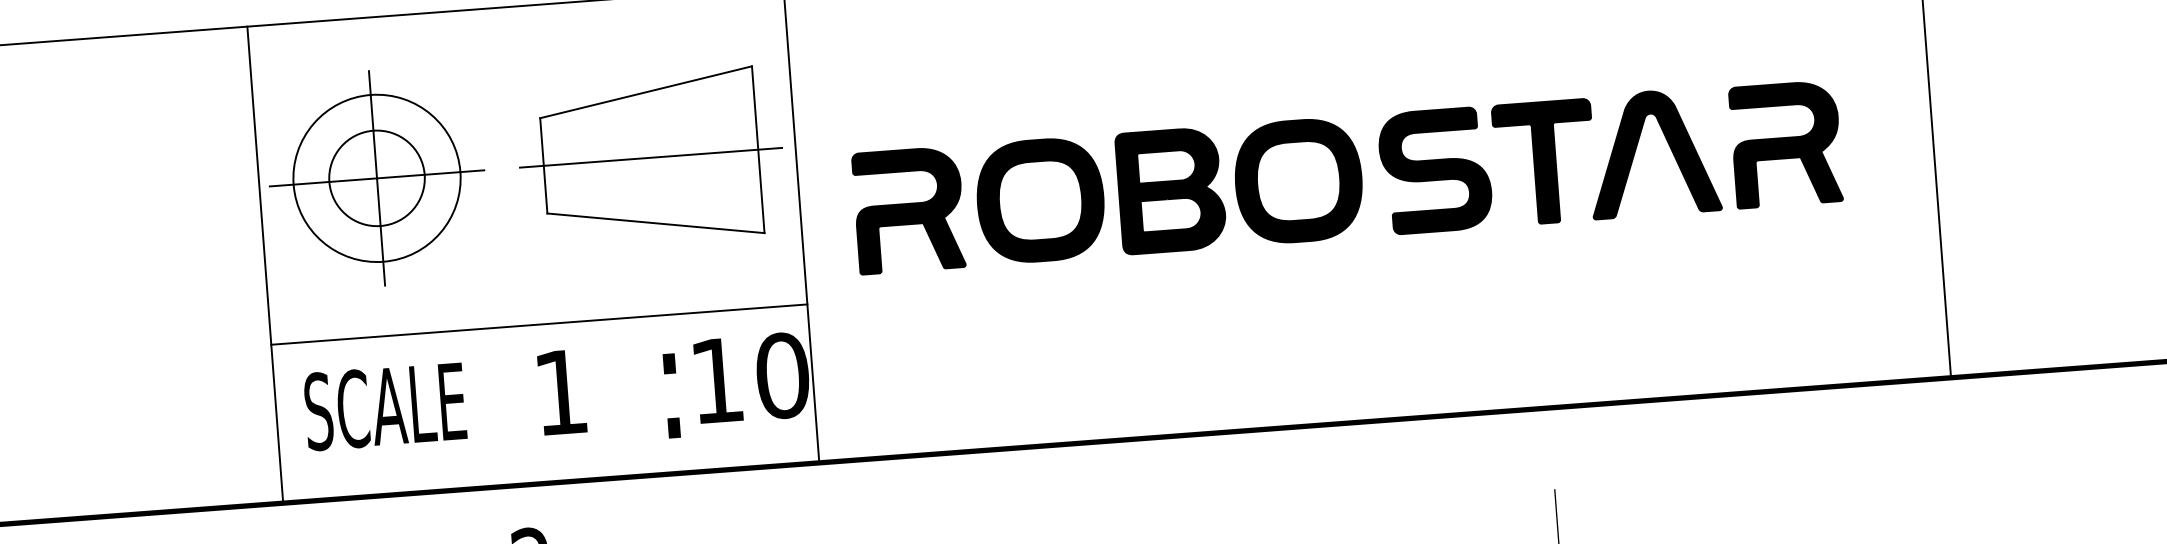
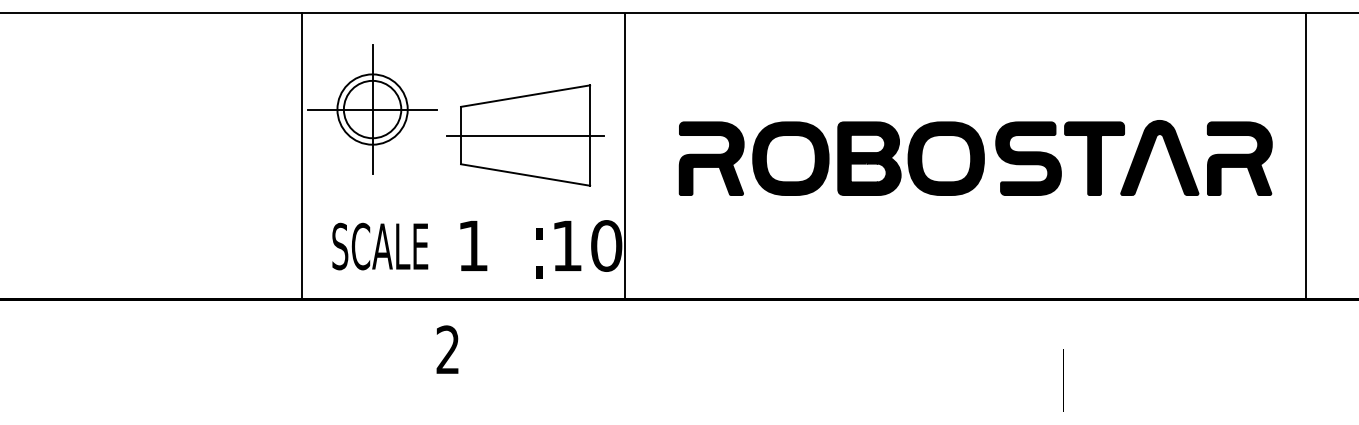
part: (650, 157) -> (525, 135), moved
part: (1347, 175) -> (975, 157), moved
circle: (376, 178) -> (372, 109), size x0.7
line: (538, 324) -> (462, 204), removed
text: (385, 406) -> (380, 246), moved

